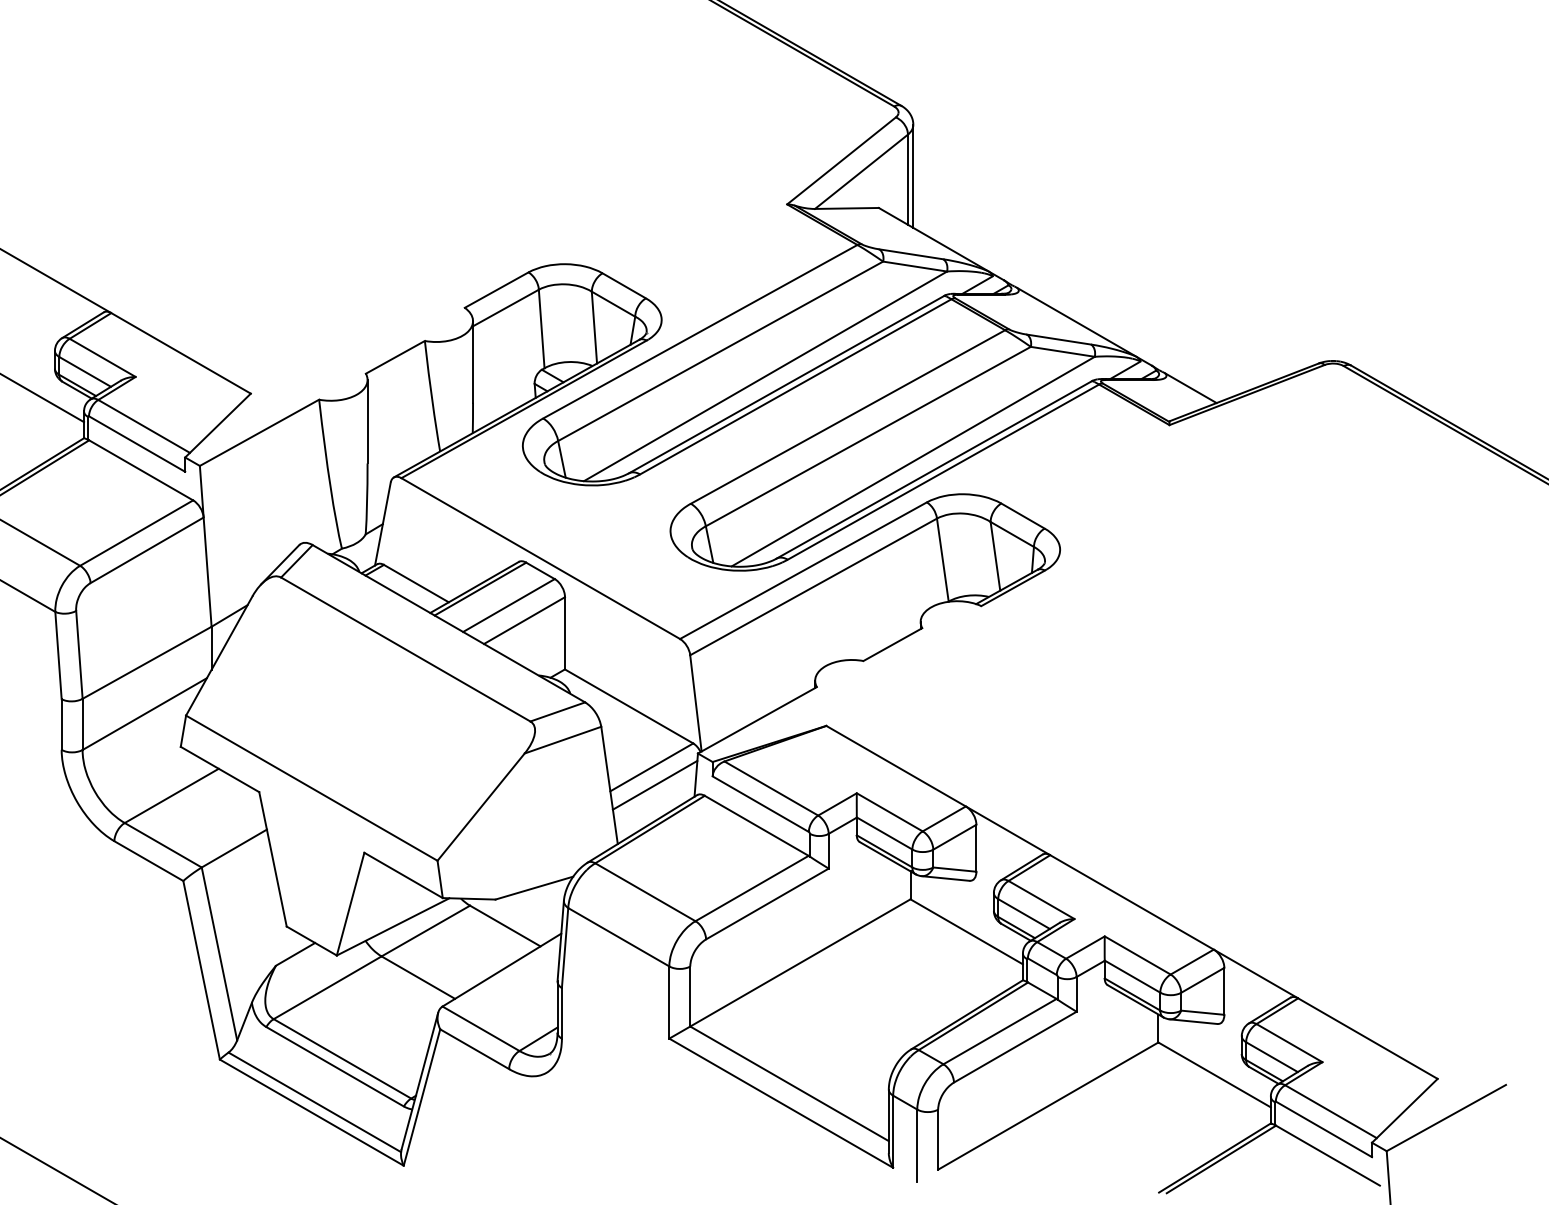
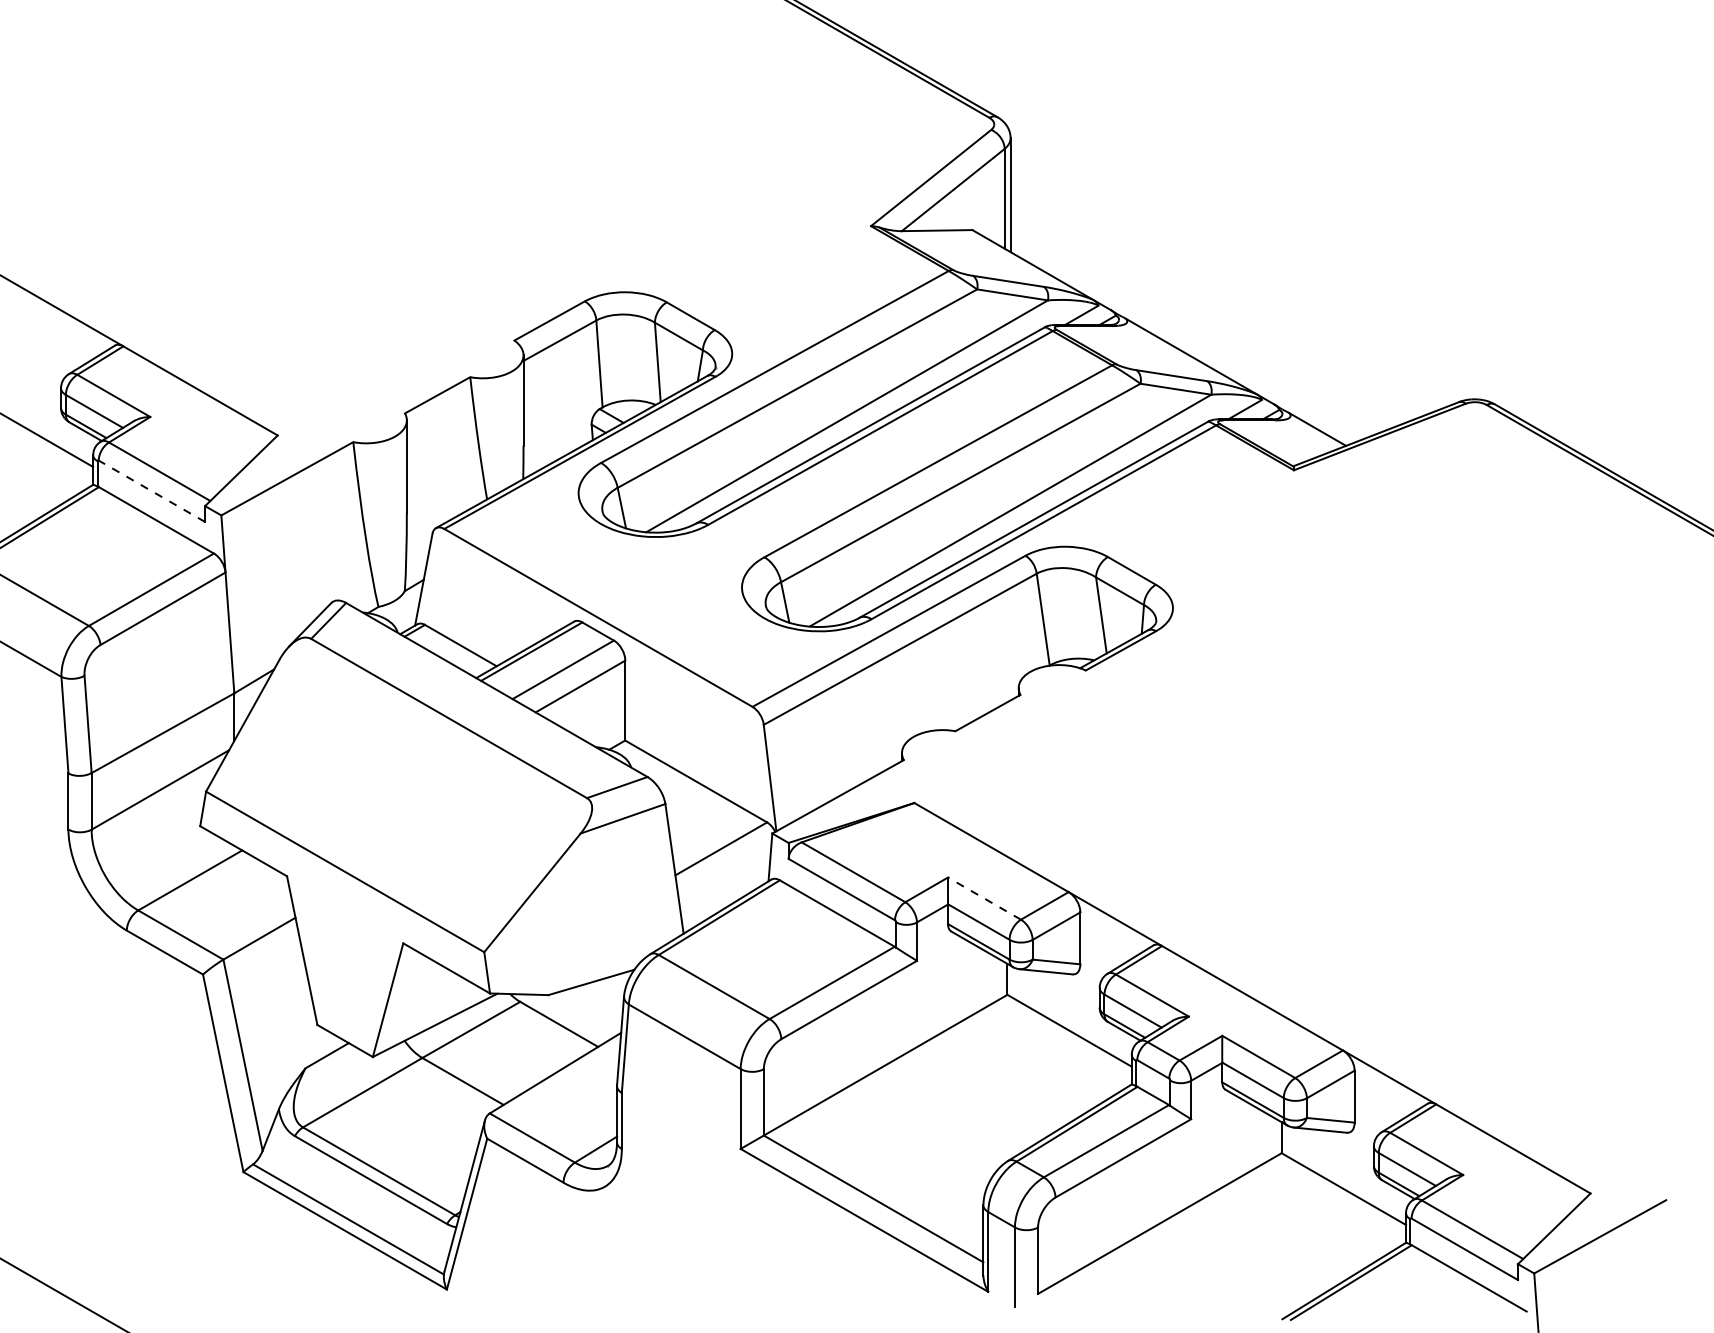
line: (136, 444) -> (151, 491), solid -> dashed
line: (654, 785) -> (724, 868), removed
line: (889, 812) -> (984, 898), solid -> dashed

